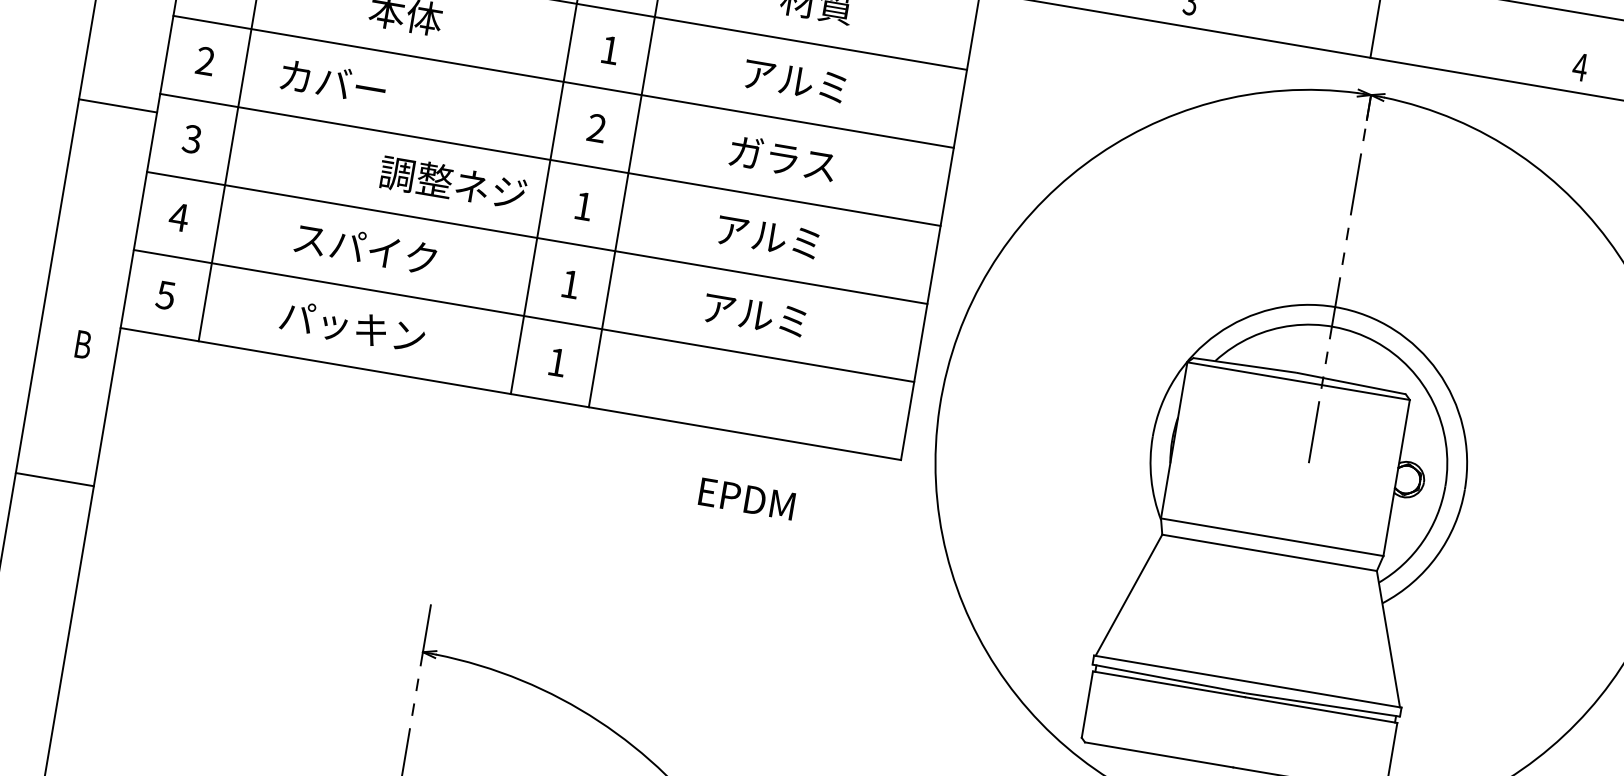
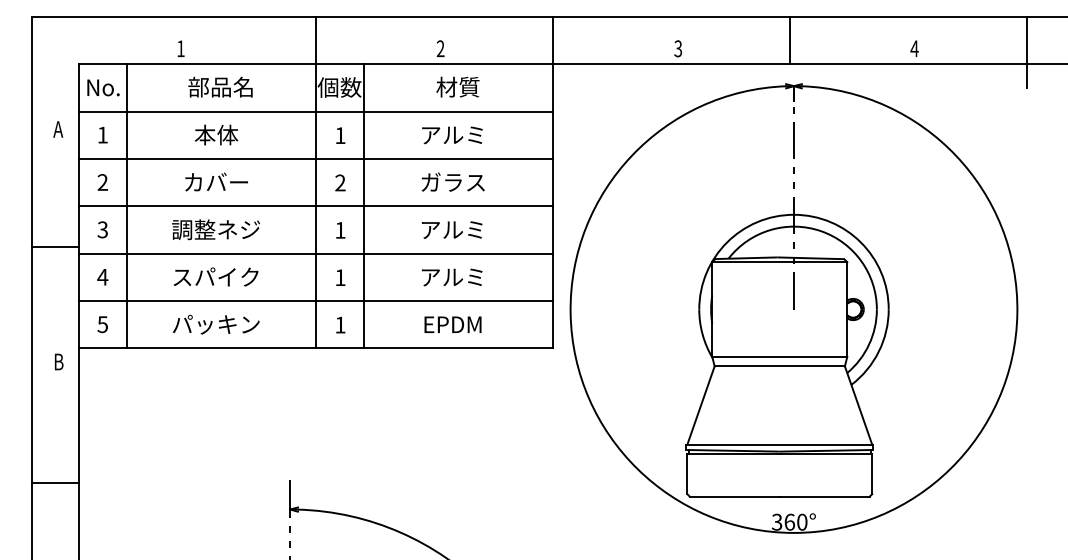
text: (333, 81) -> (216, 181), moved
line: (117, 105) -> (55, 246), moved
text: (452, 182) -> (215, 229), moved
line: (54, 479) -> (55, 483), moved
text: (746, 498) -> (452, 324), moved

